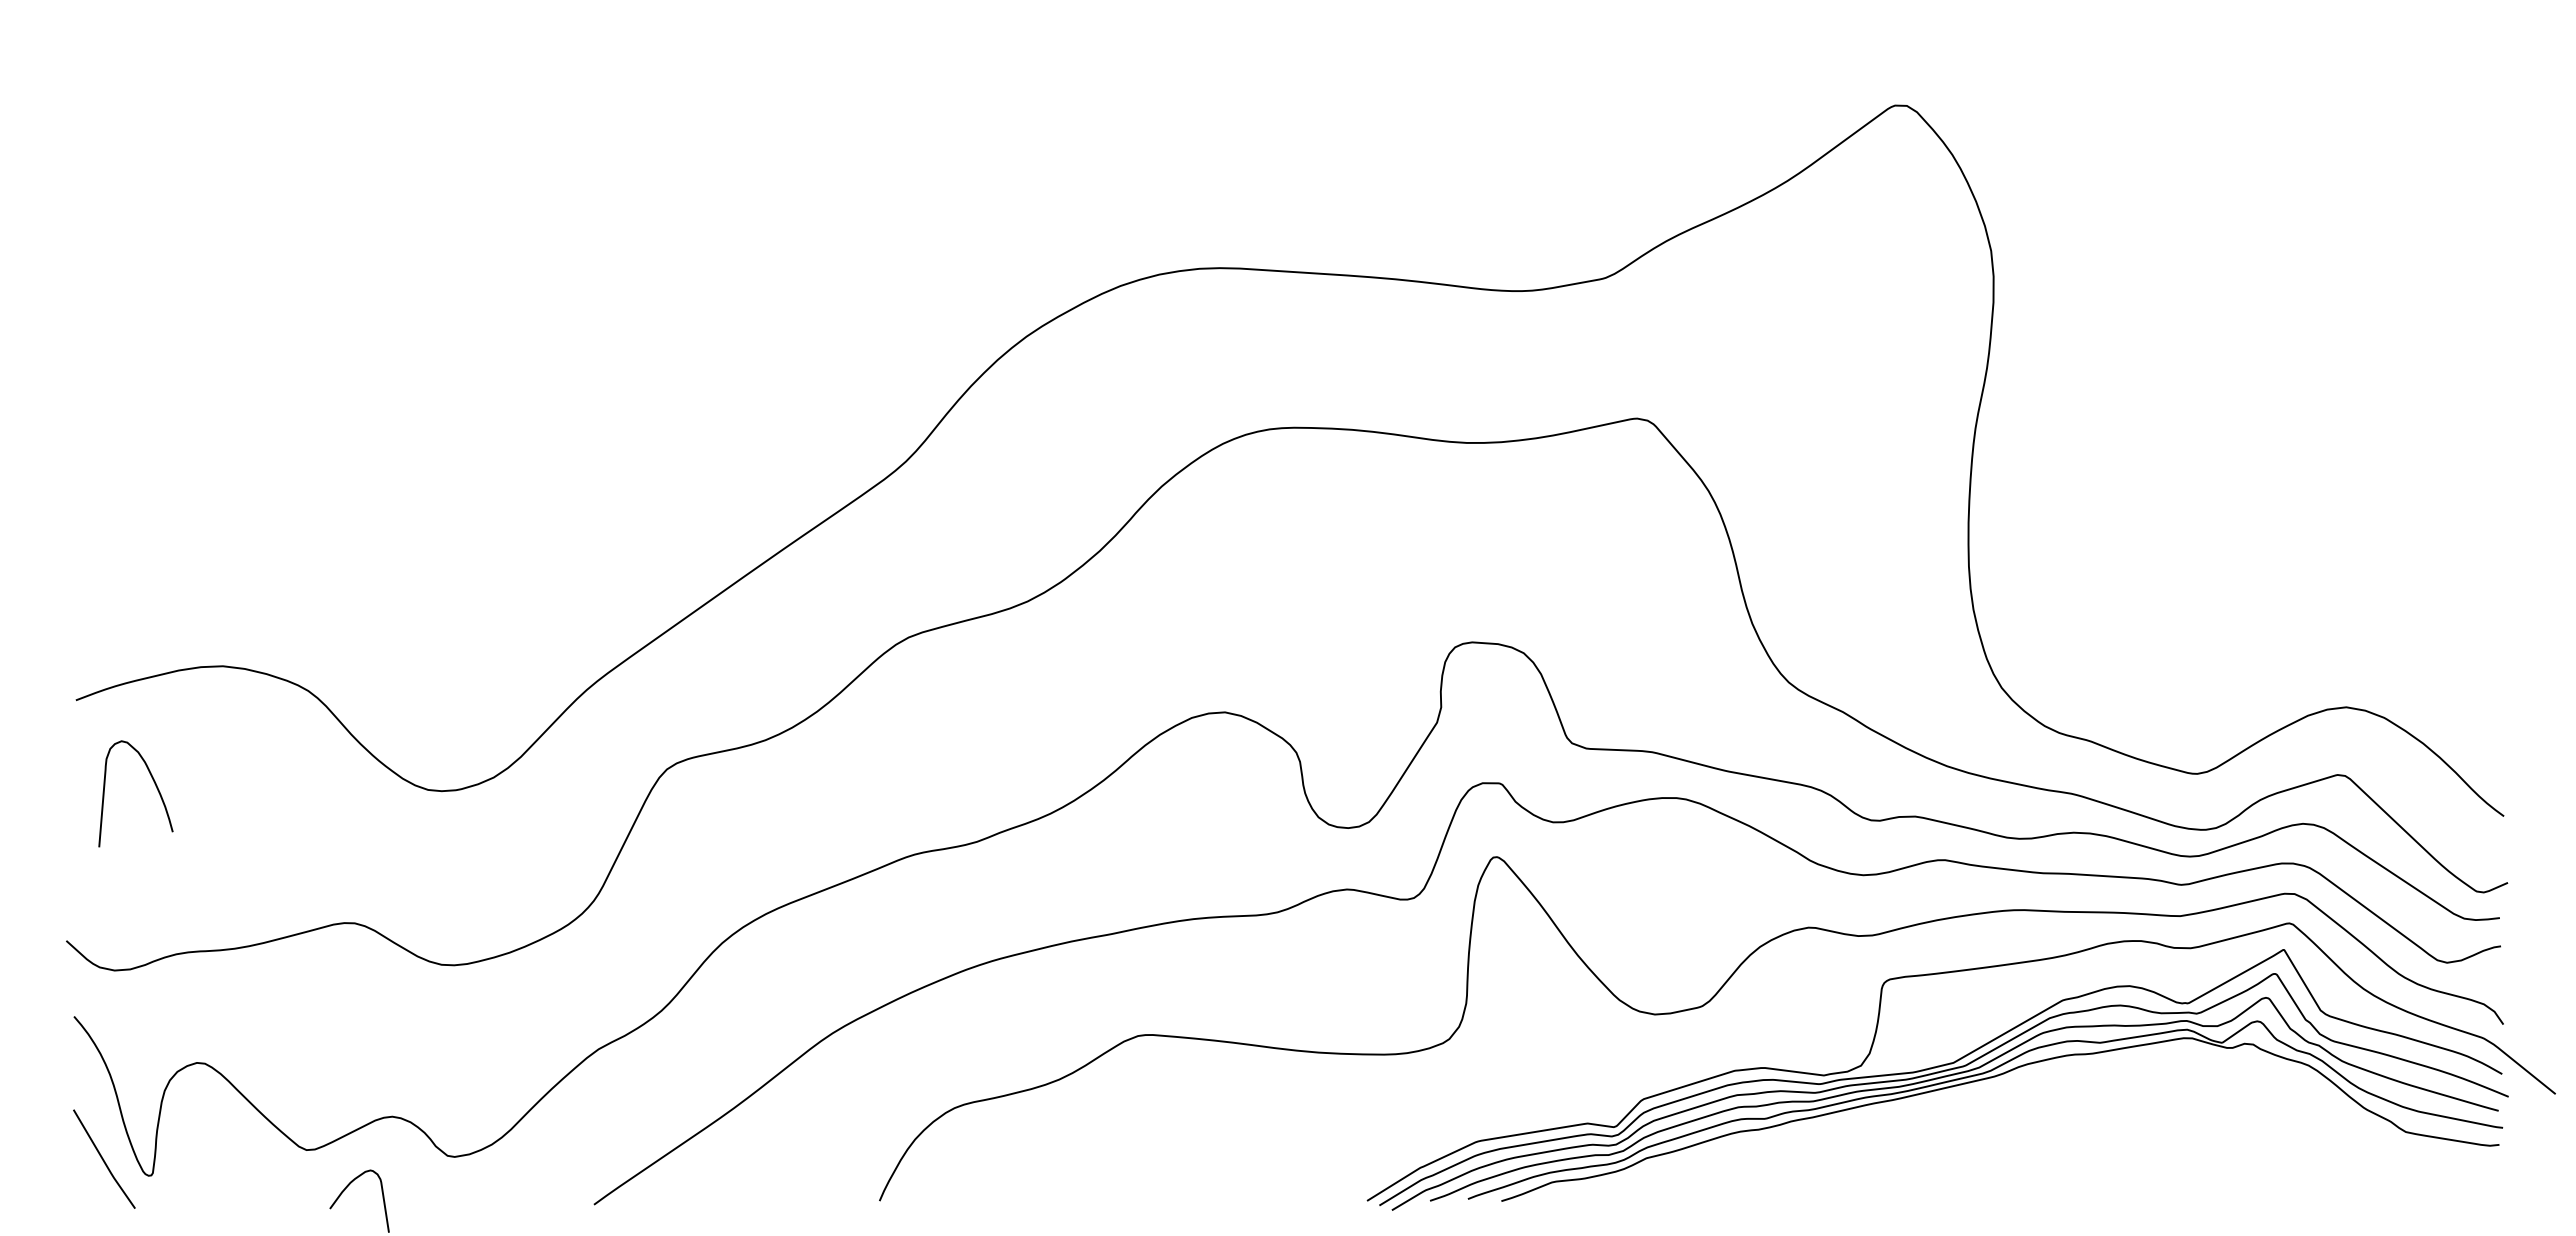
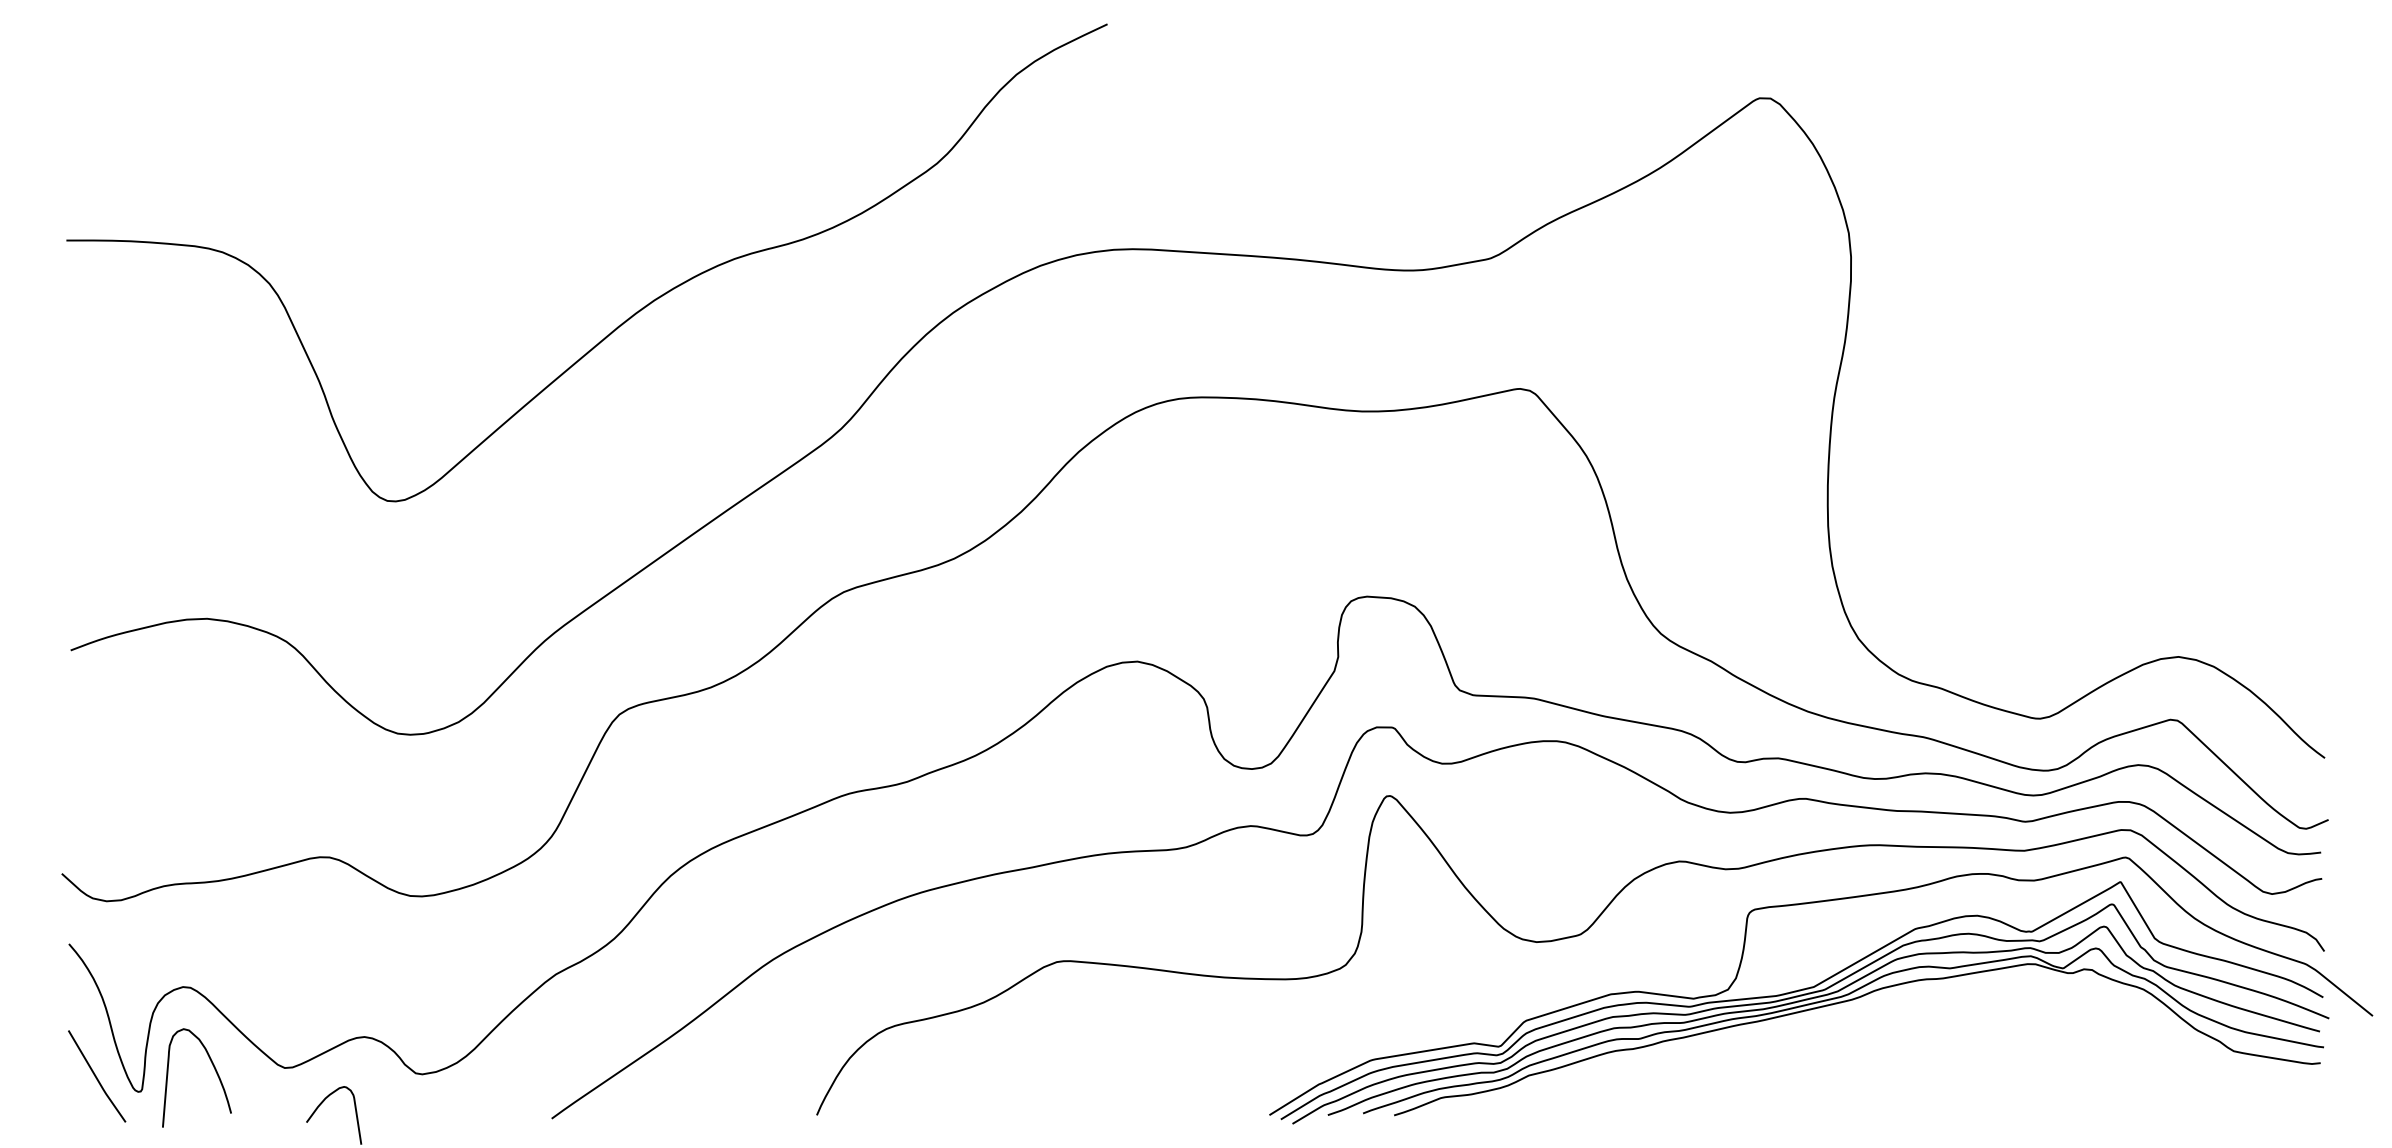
curve: (677, 341) -> (629, 317), added
curve: (154, 784) -> (214, 1069), moved

